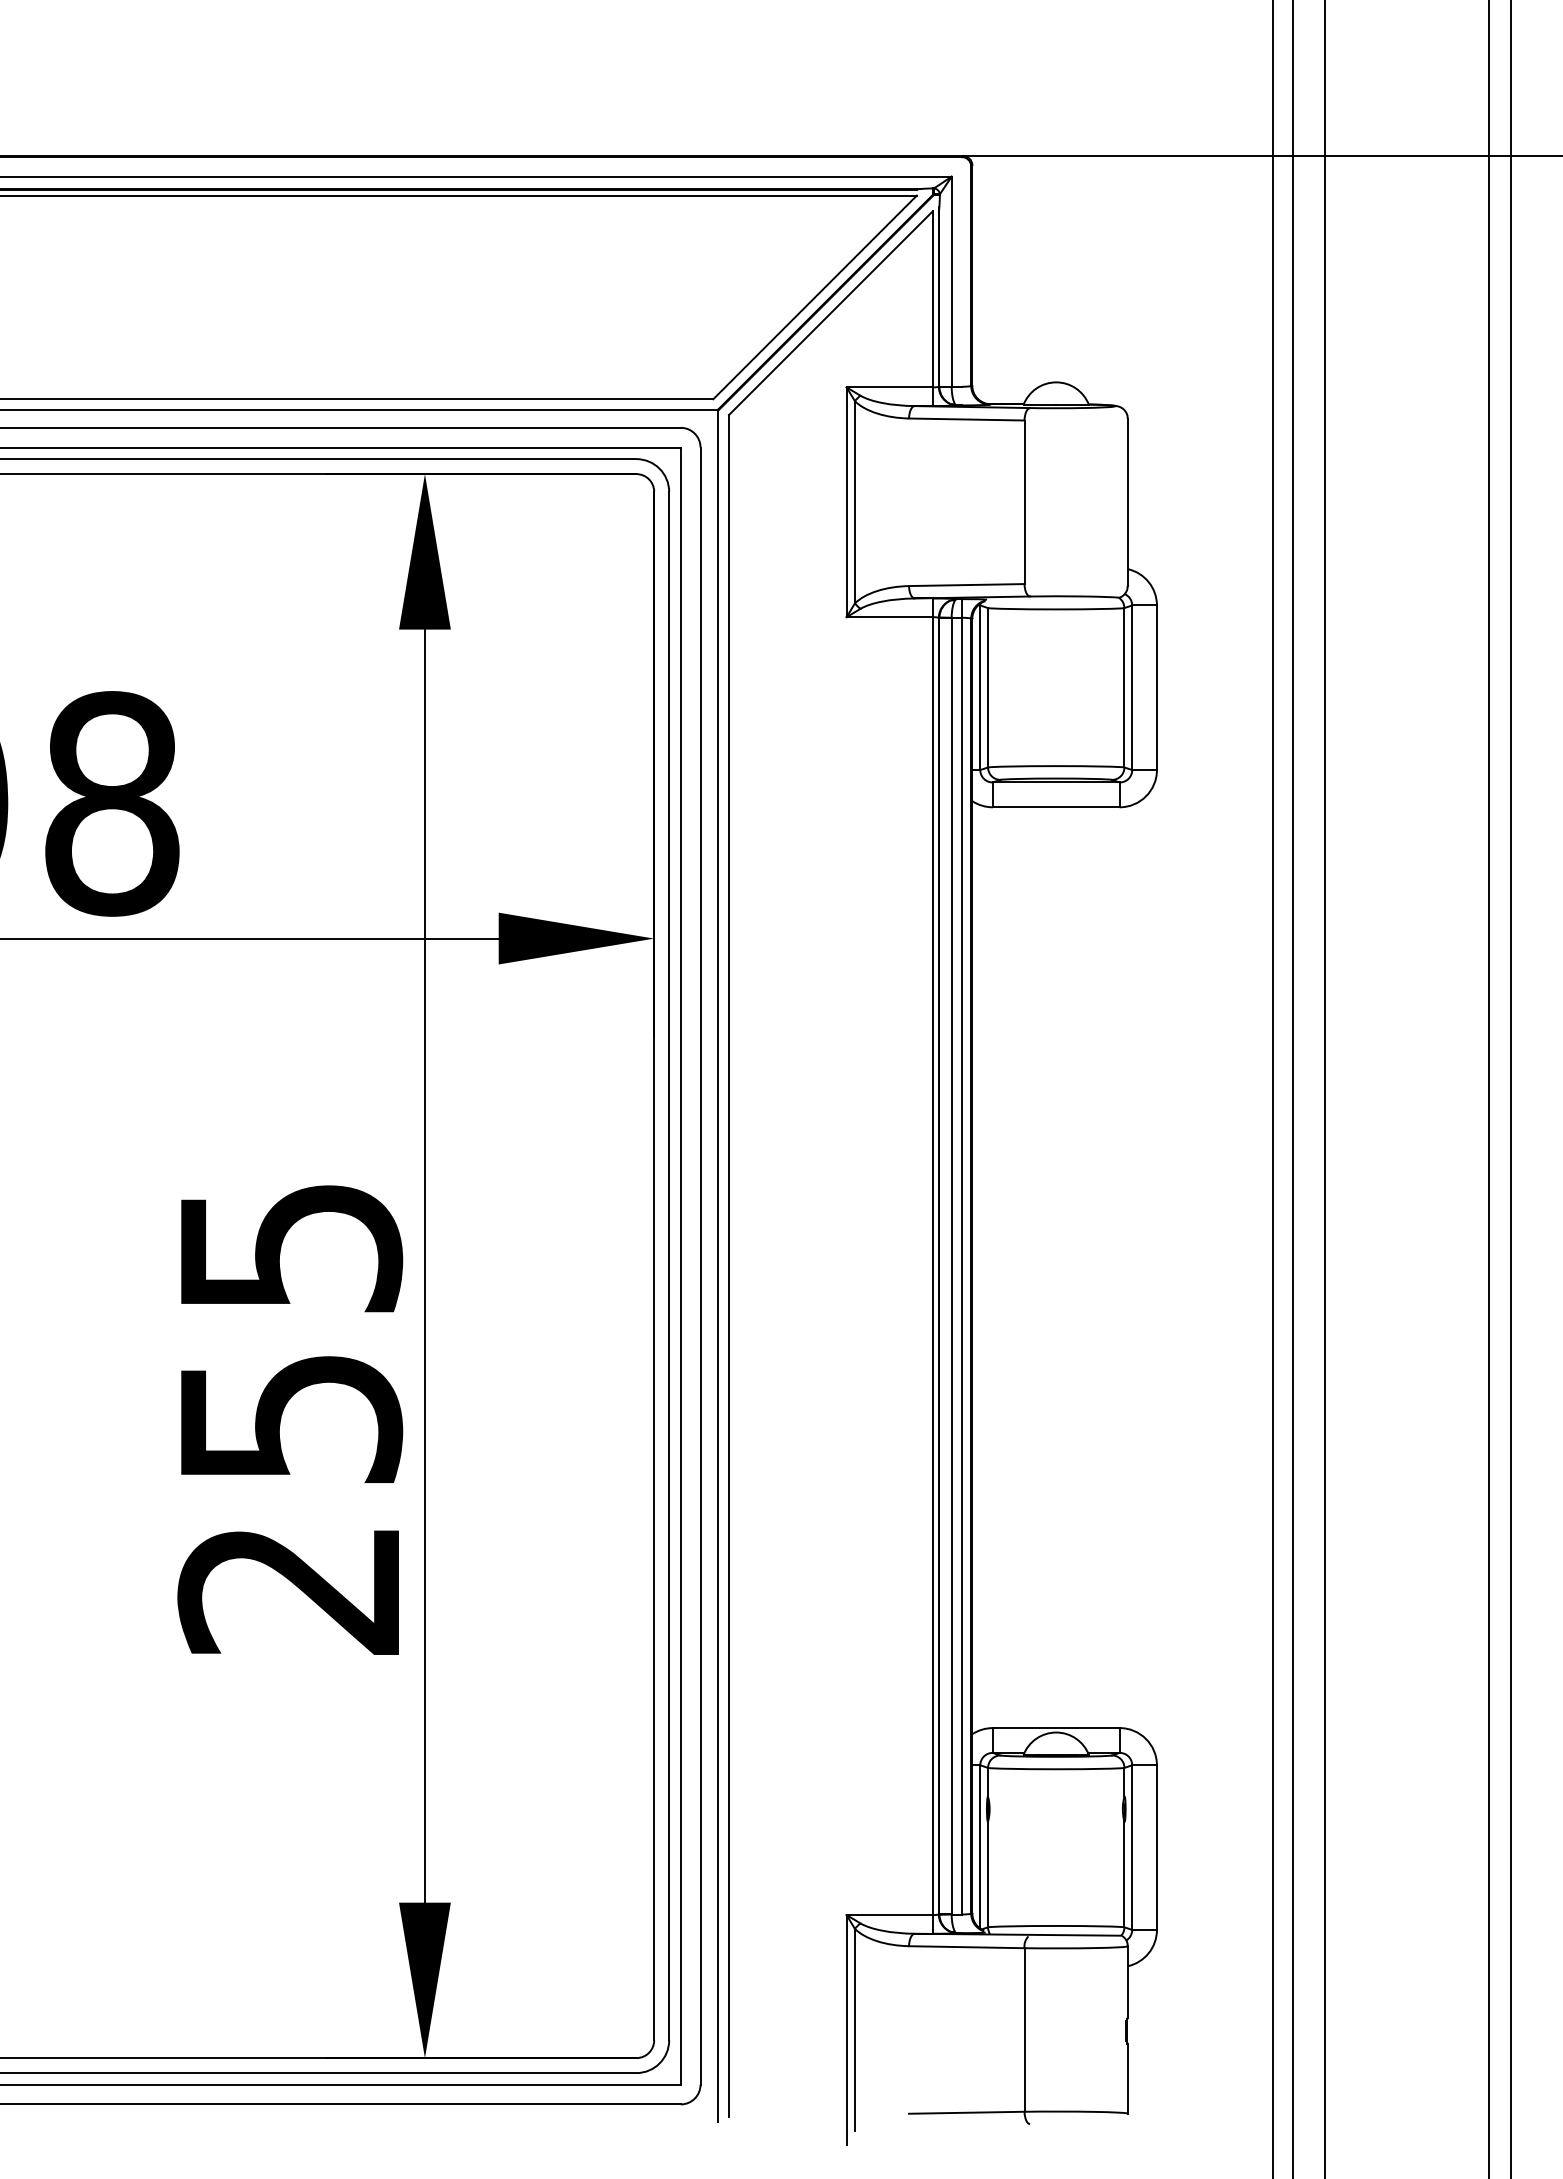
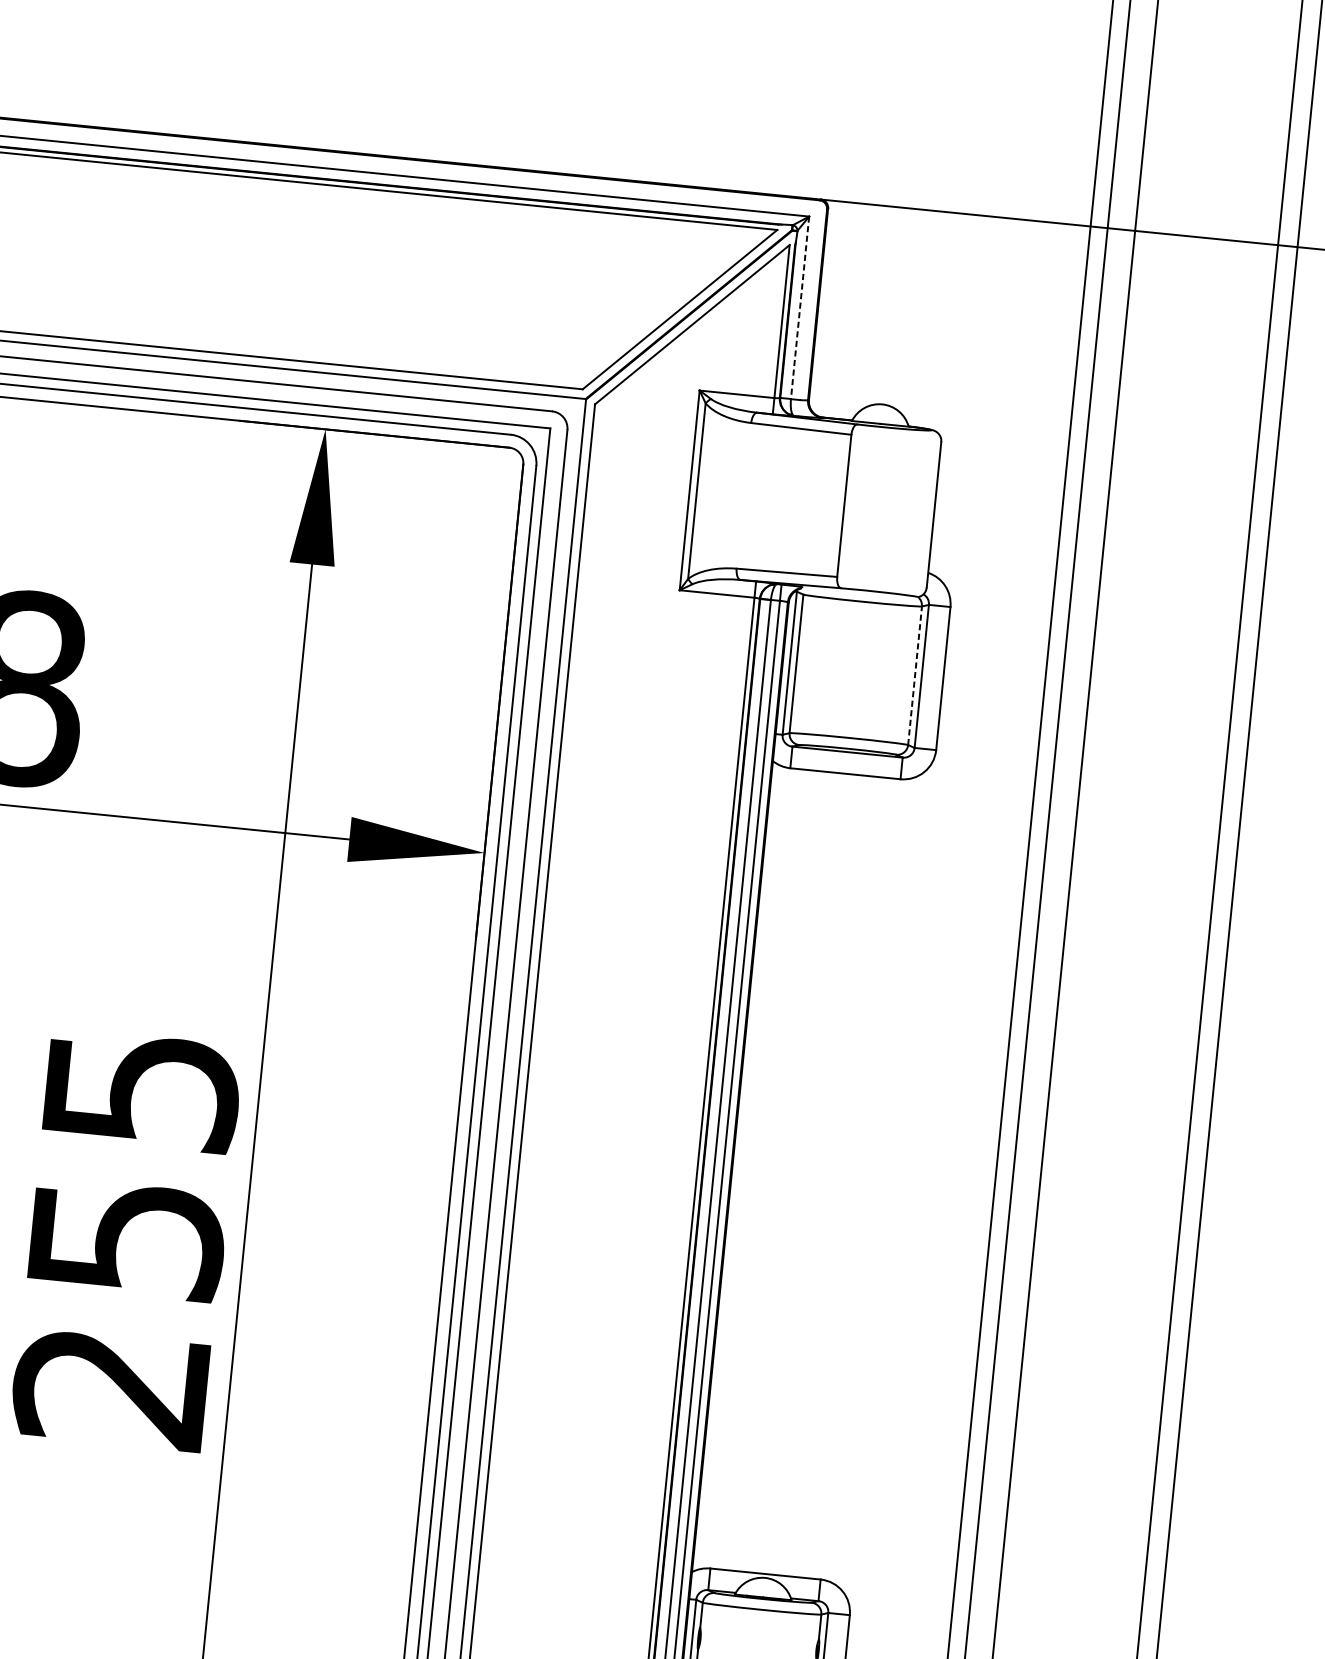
line: (951, 281) -> (799, 307), solid -> dashed
line: (1124, 687) -> (915, 675), solid -> dashed

